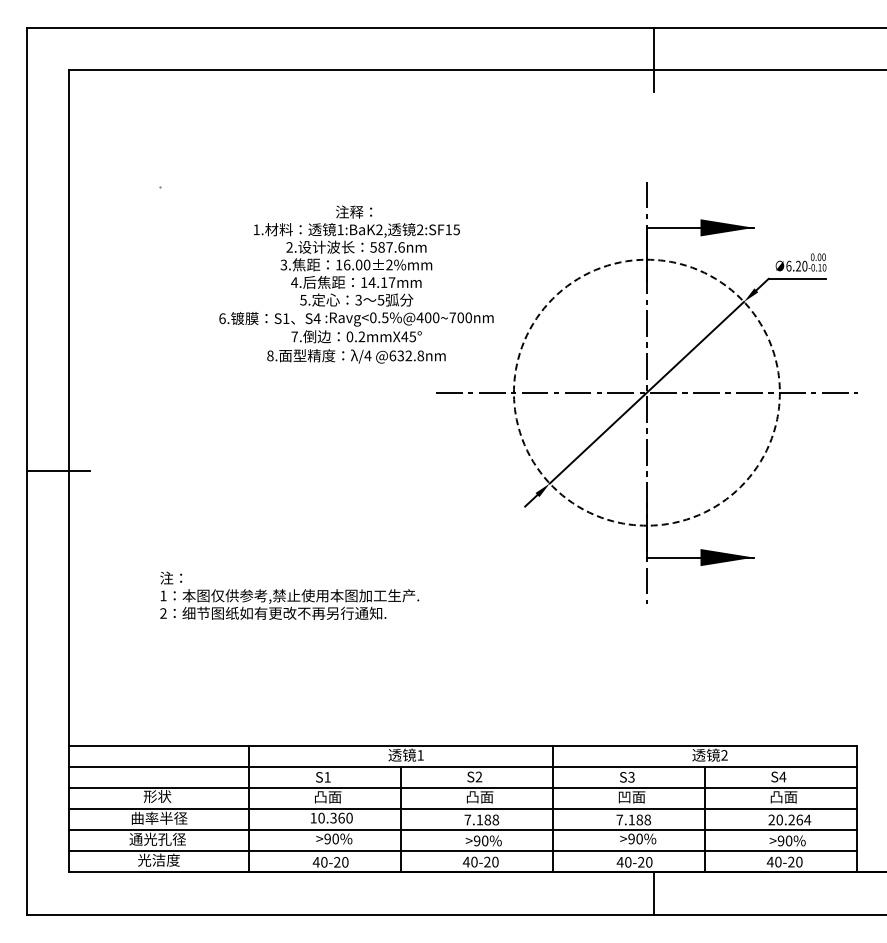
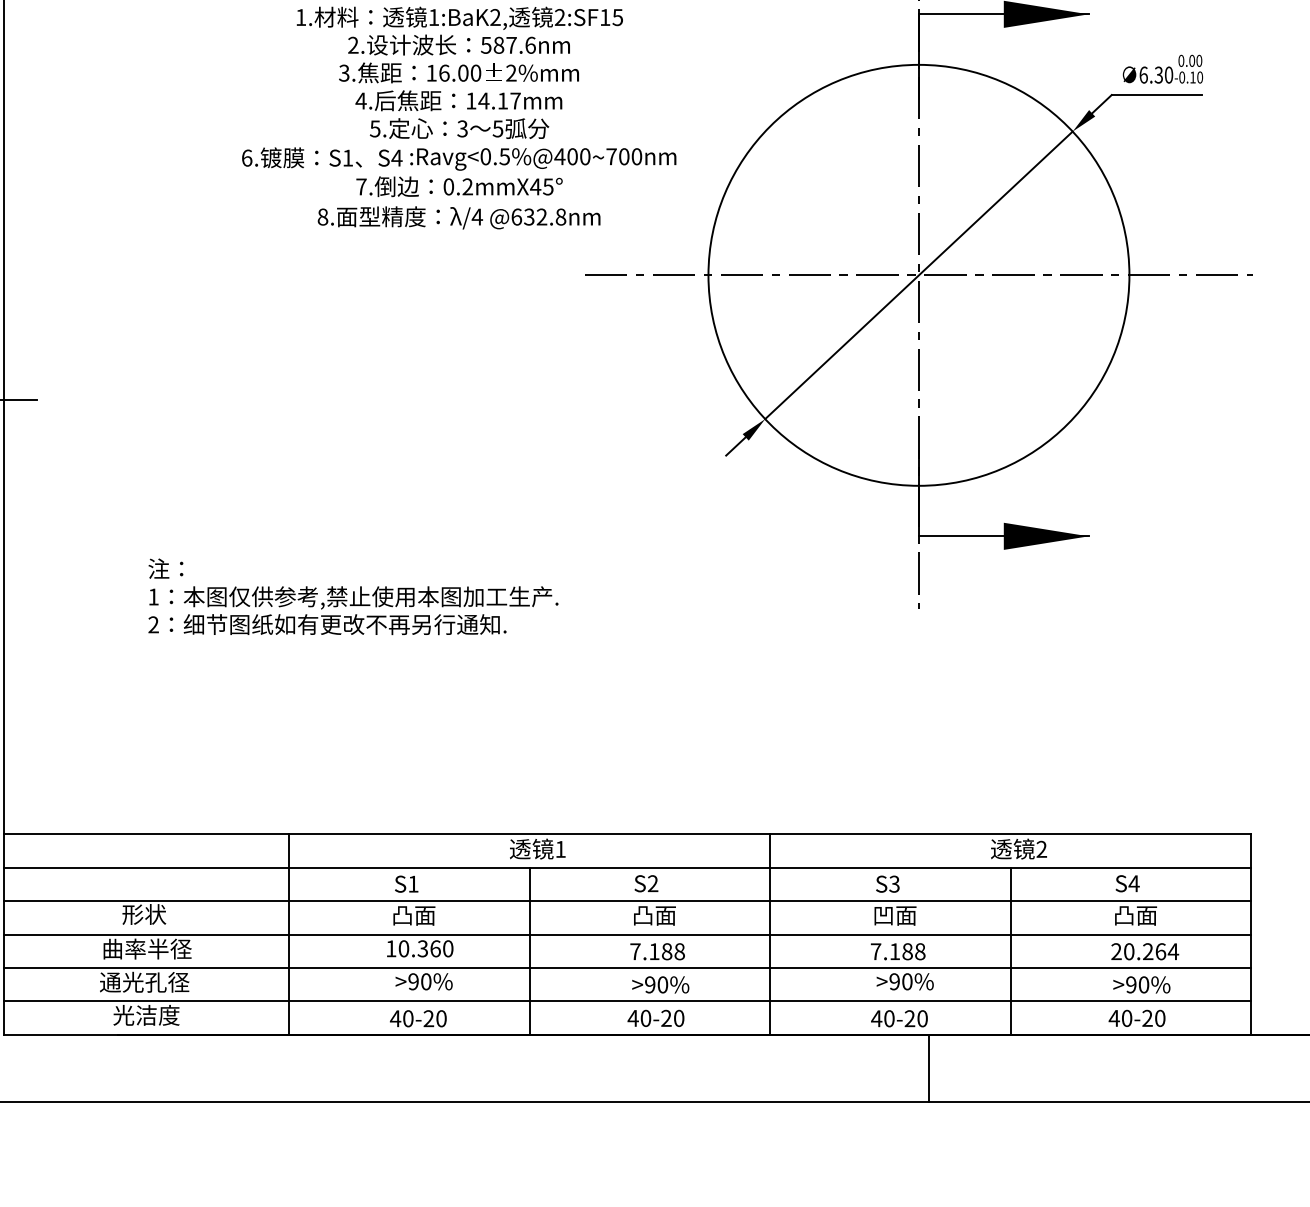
text: (798, 266) -> (1158, 75), 6.20 -> 6.30
circle: (646, 392) -> (918, 274), dashed -> solid

